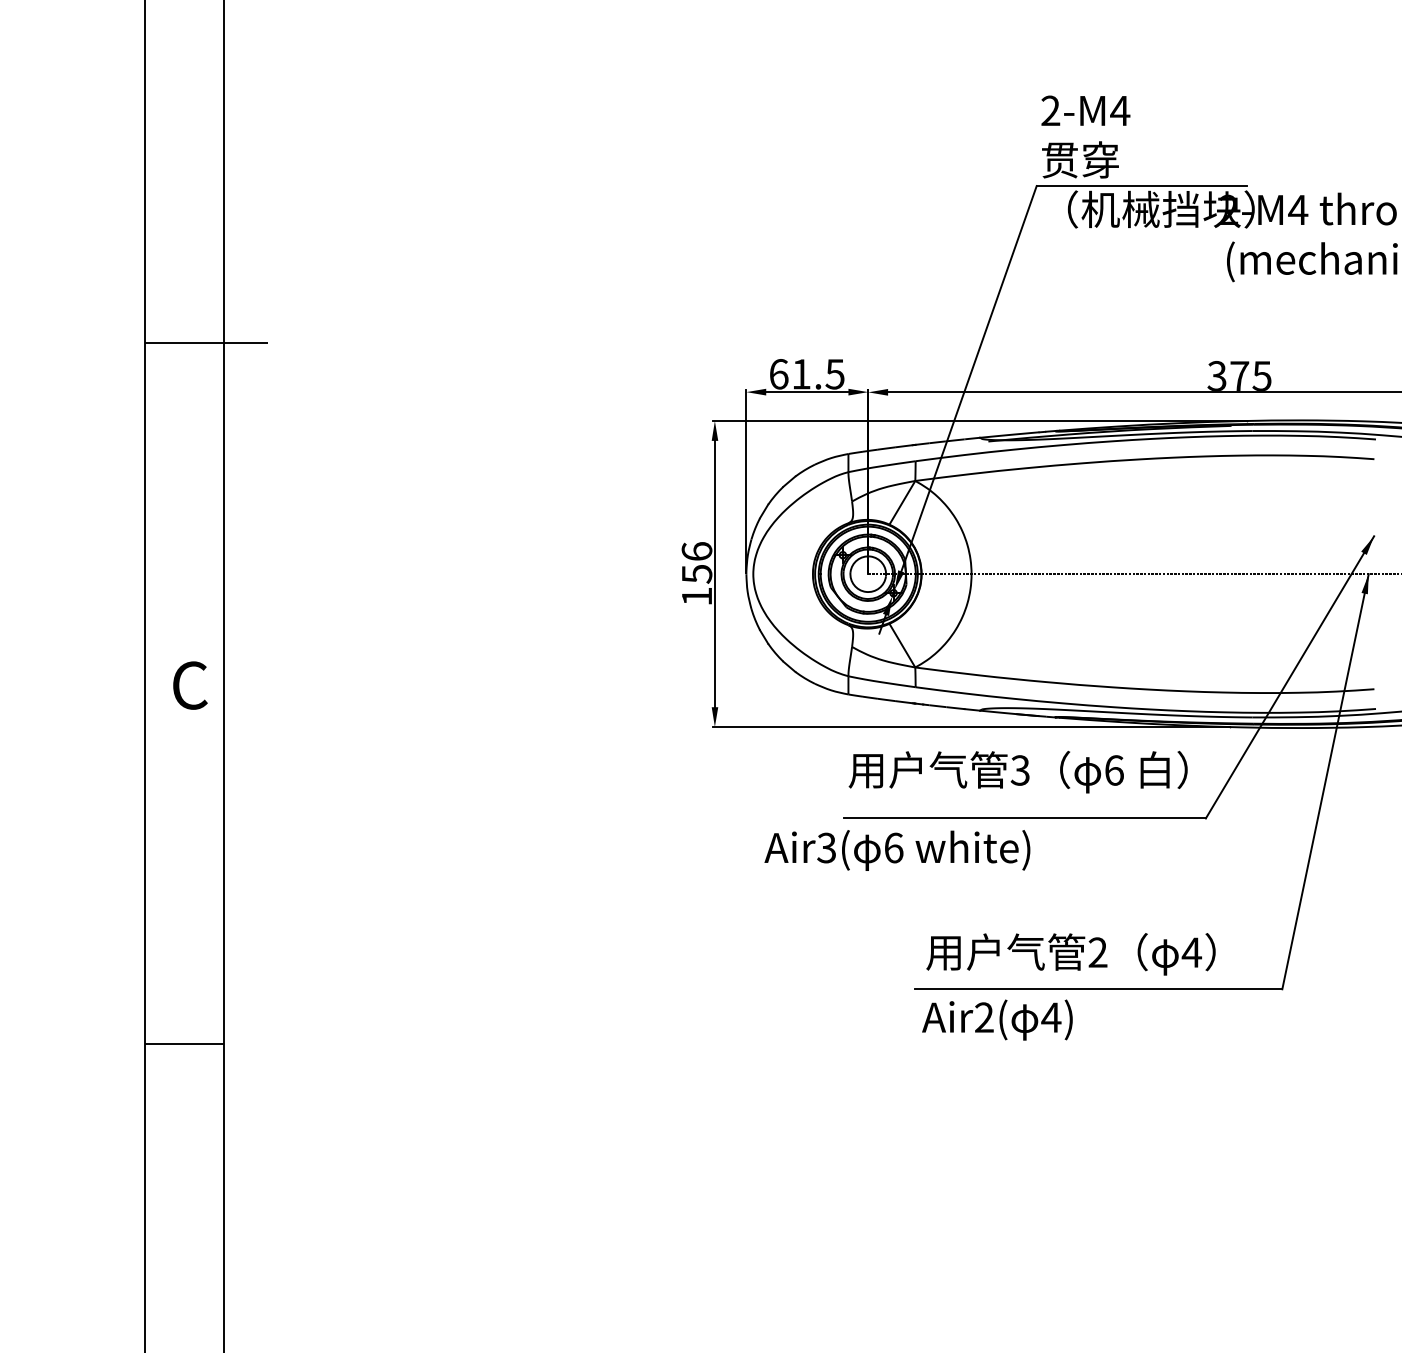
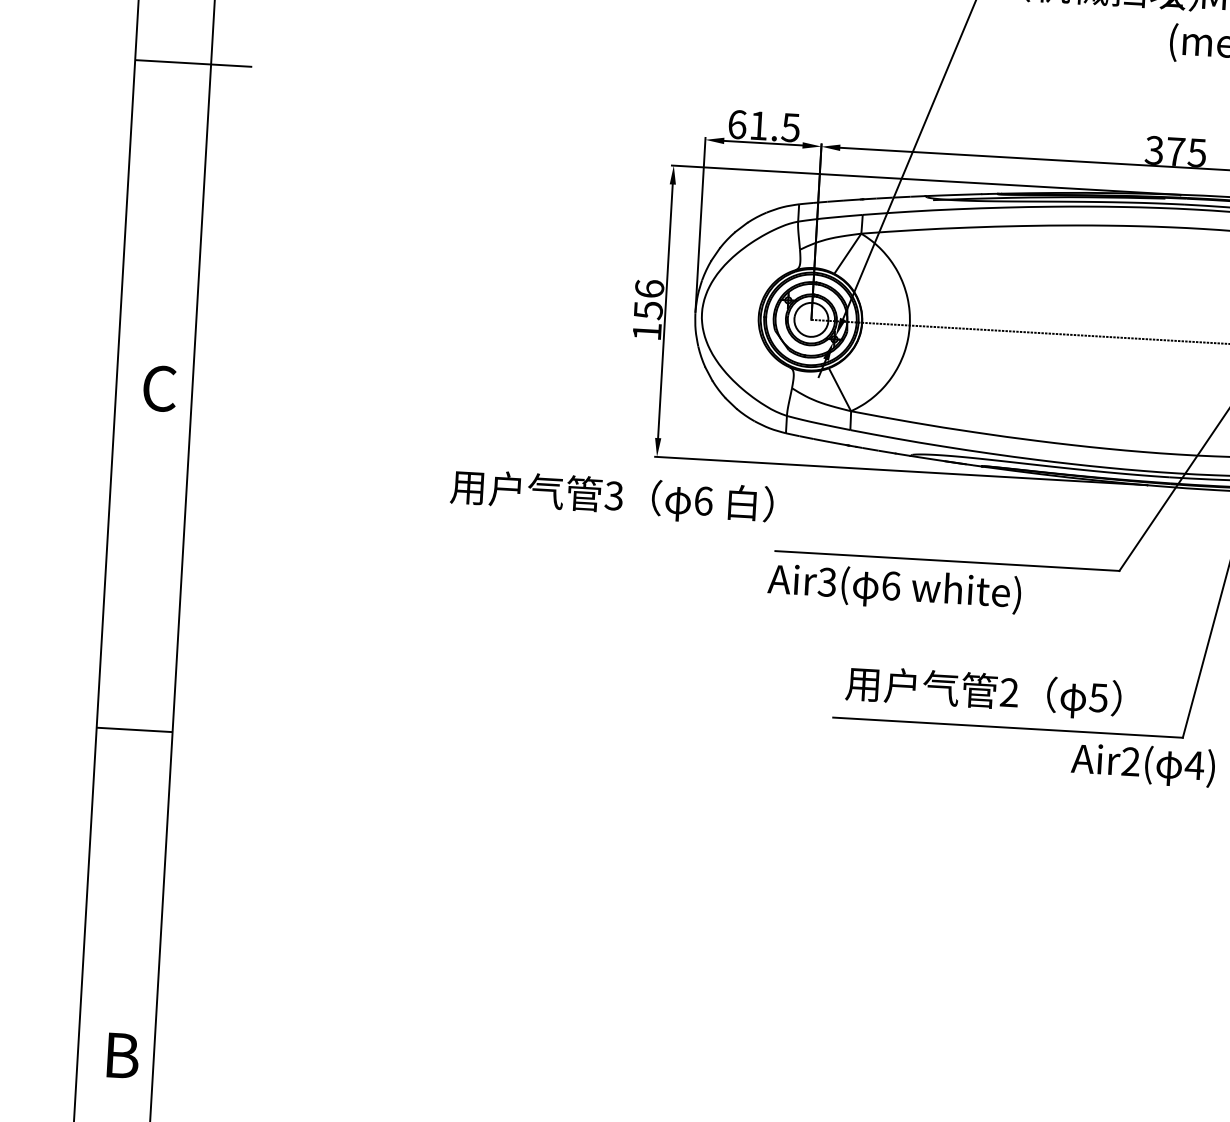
text: (1017, 771) -> (611, 496), moved
text: (897, 850) -> (894, 588), moved
text: (1191, 952) -> (1098, 697), 4 -> 5
text: (997, 1019) -> (1143, 764), moved

